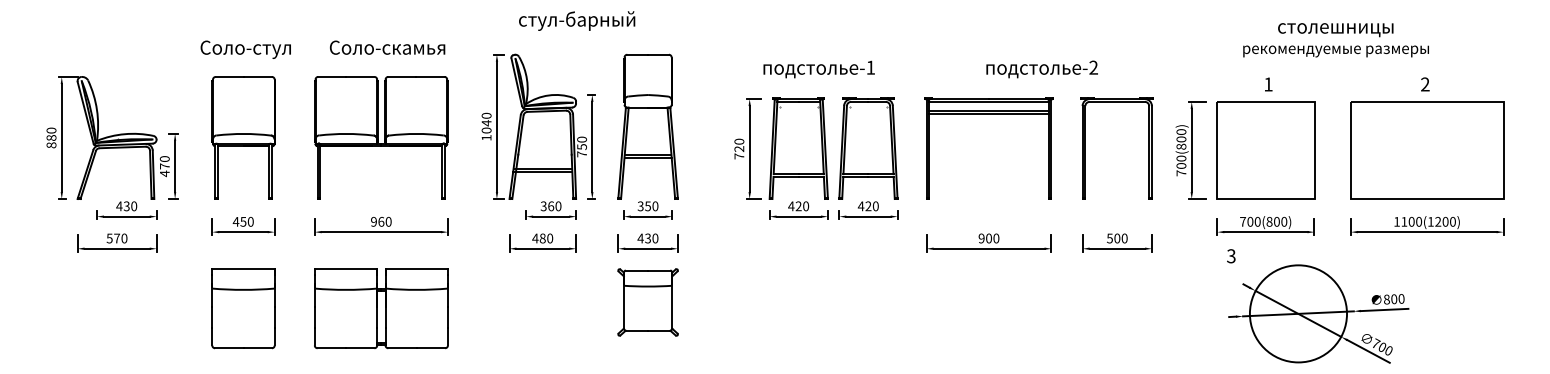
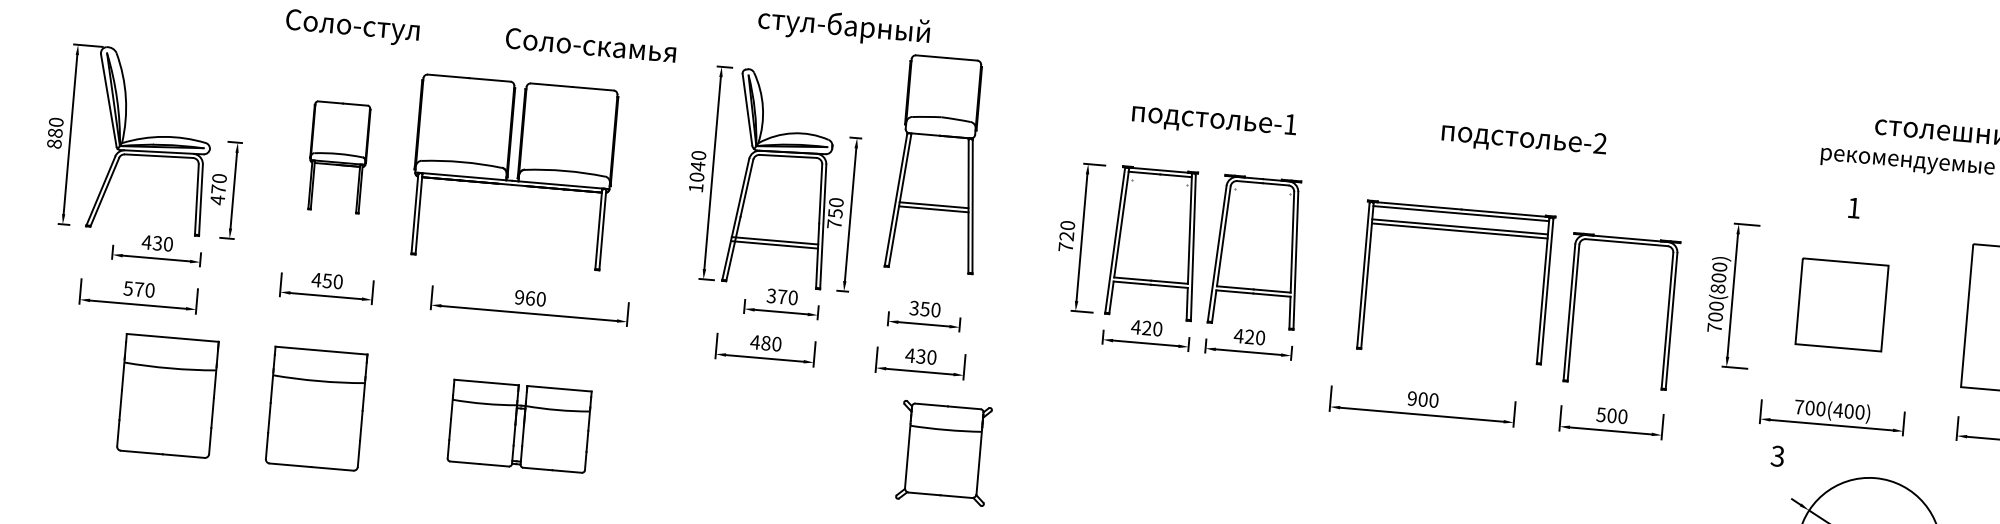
text: (387, 47) -> (590, 44), moved
text: (818, 69) -> (1213, 120), moved
text: (1041, 69) -> (1523, 139), moved
part: (988, 114) -> (1458, 232), moved
part: (647, 126) -> (936, 163), moved
part: (243, 137) -> (338, 156), size x0.6
part: (381, 137) -> (513, 171), moved
part: (1085, 148) -> (1574, 307), moved
part: (1265, 150) -> (1841, 304), size x0.6
text: (551, 206) -> (782, 297), 360 -> 370
text: (1269, 221) -> (1838, 409), 700(800) -> 700(400)
part: (647, 302) -> (943, 453), moved
part: (142, 308) -> (167, 395), added
part: (381, 308) -> (519, 425), size x0.7

